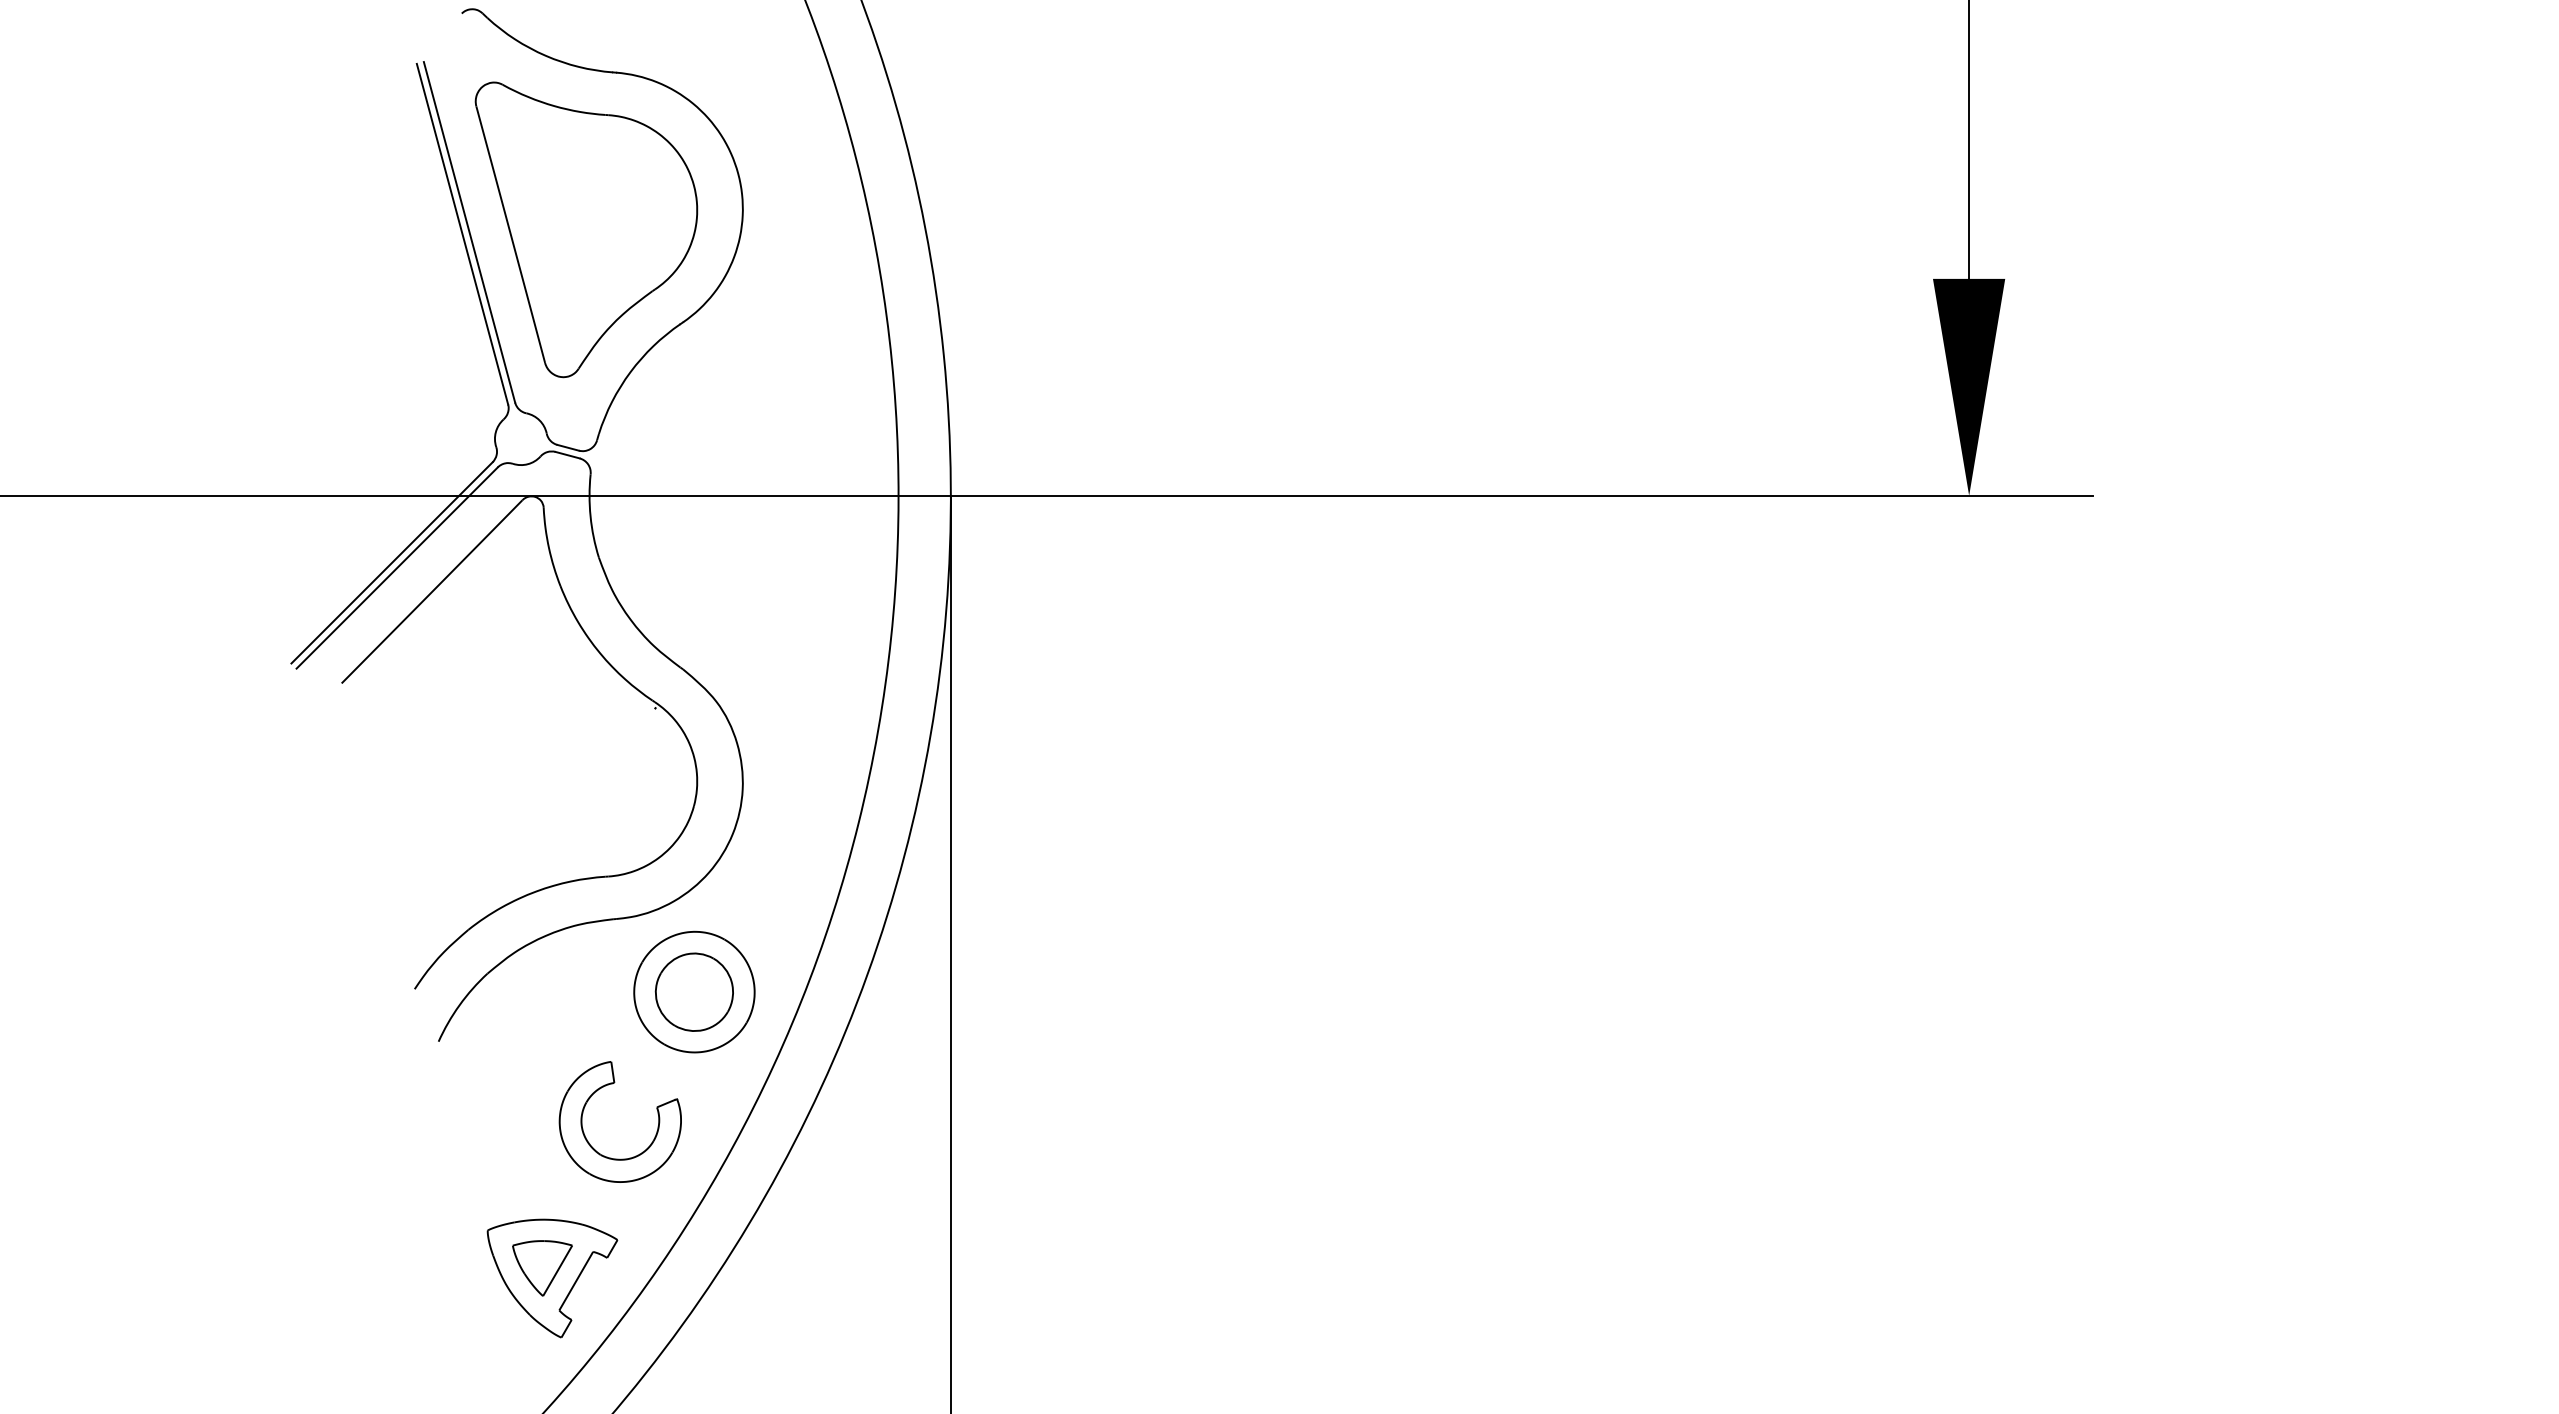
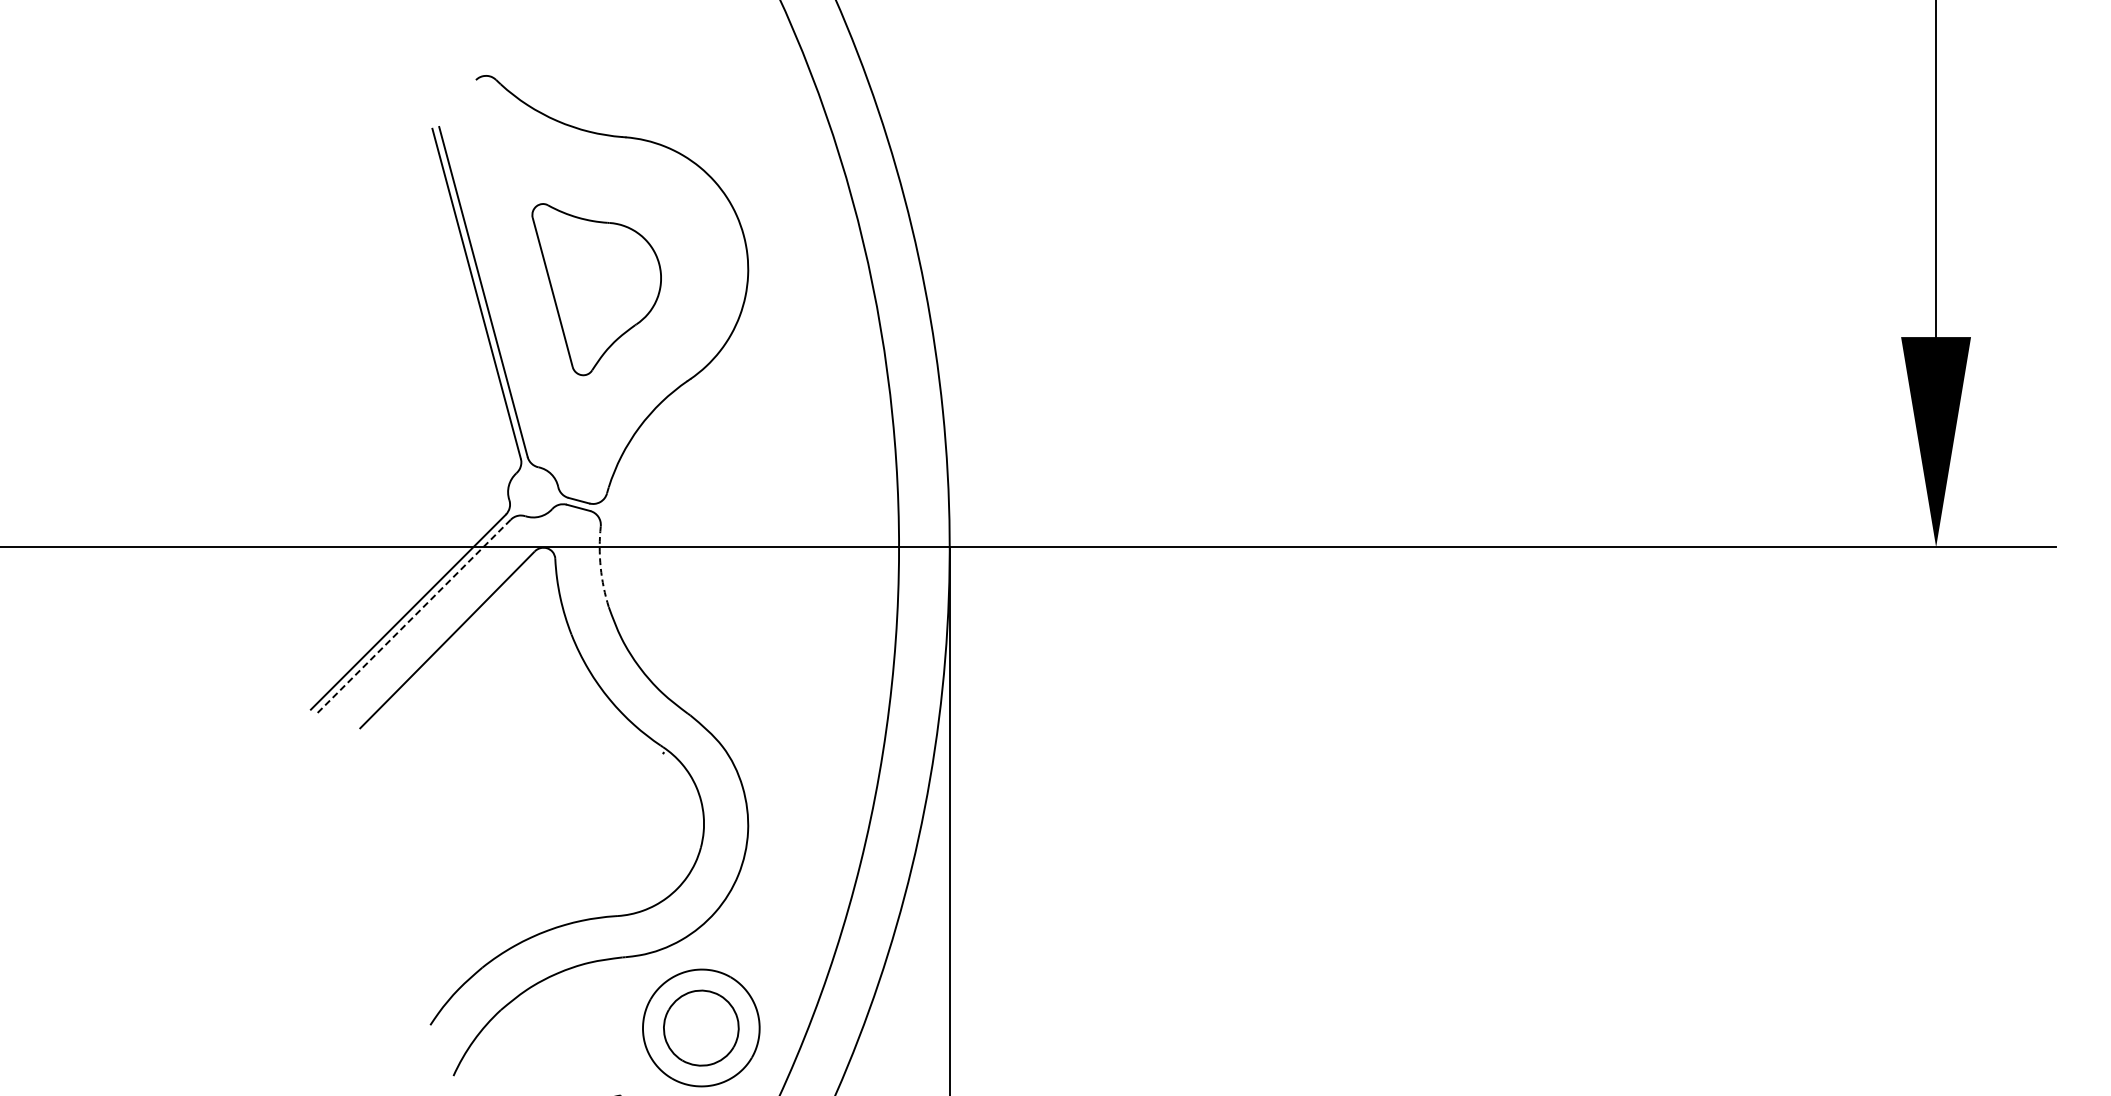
part: (586, 229) -> (596, 289), size x0.6
arc: (590, 516) -> (600, 567), solid -> dashed
line: (396, 568) -> (412, 617), solid -> dashed

